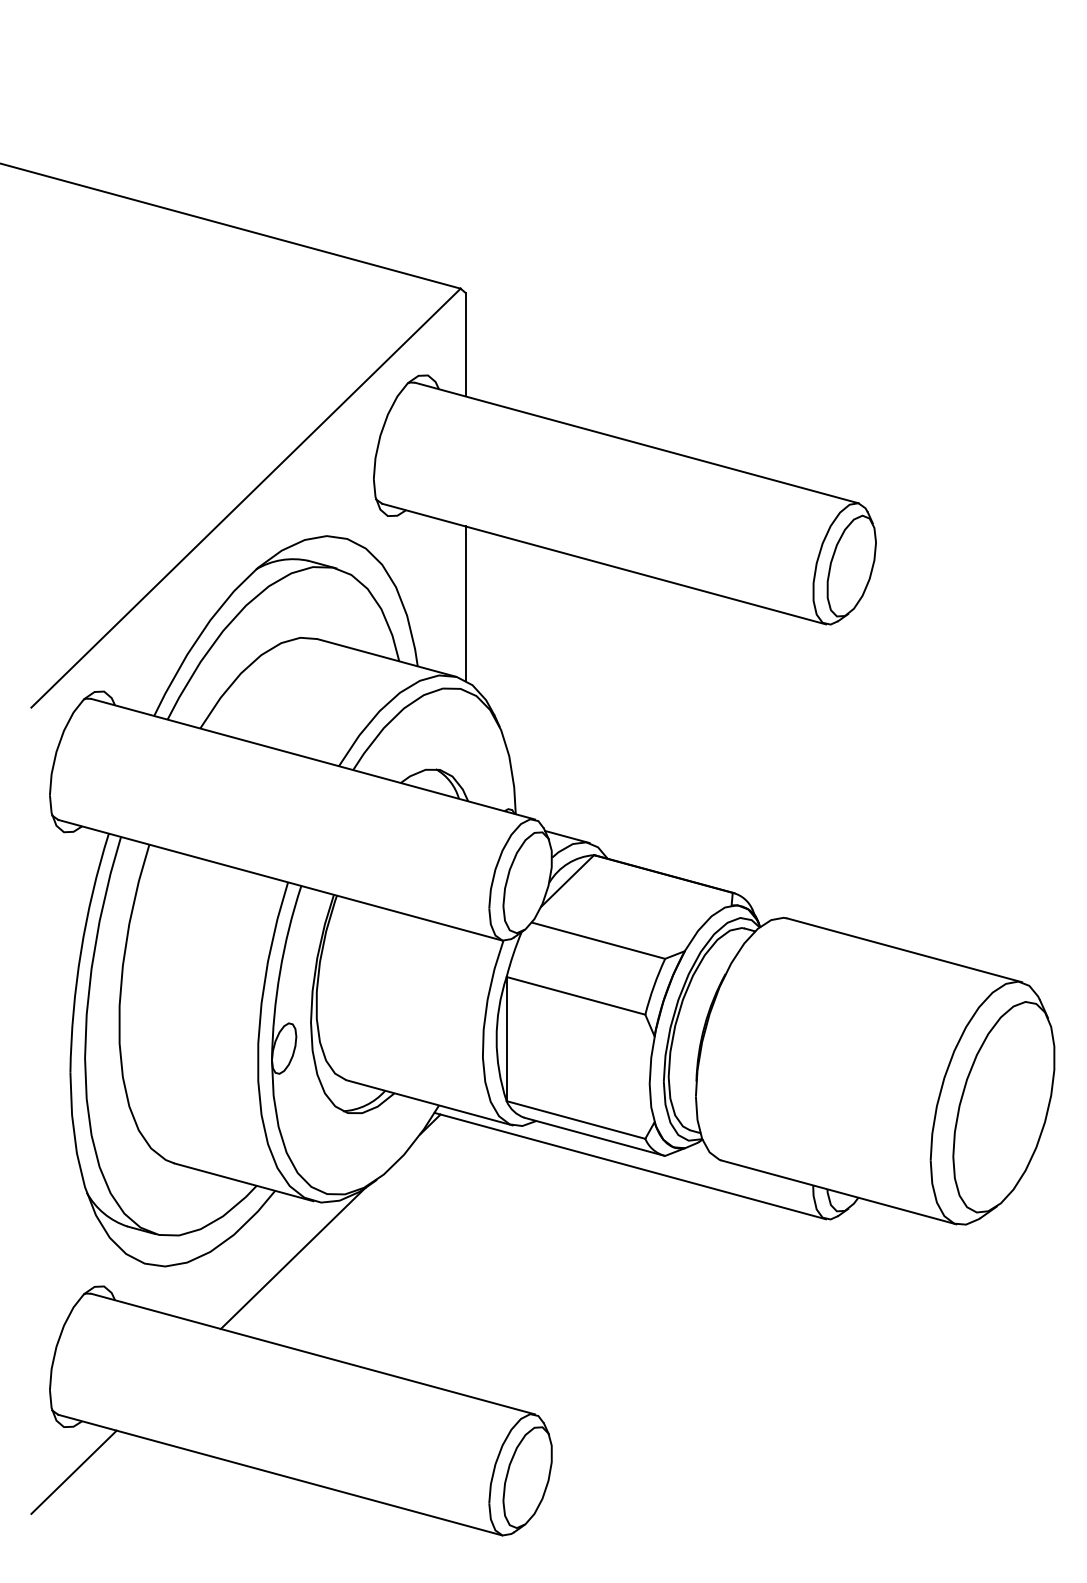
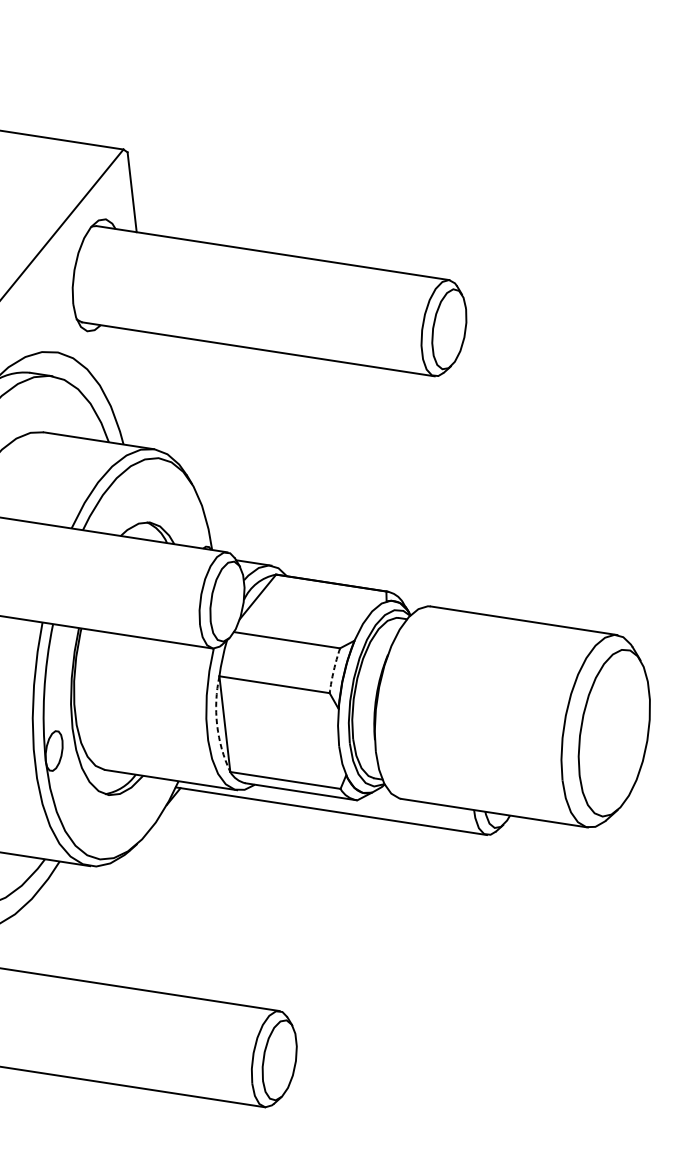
line: (465, 603) -> (154, 391), removed
arc: (653, 986) -> (333, 670), solid -> dashed
arc: (496, 1039) -> (217, 725), solid -> dashed
line: (292, 1258) -> (79, 912), removed

